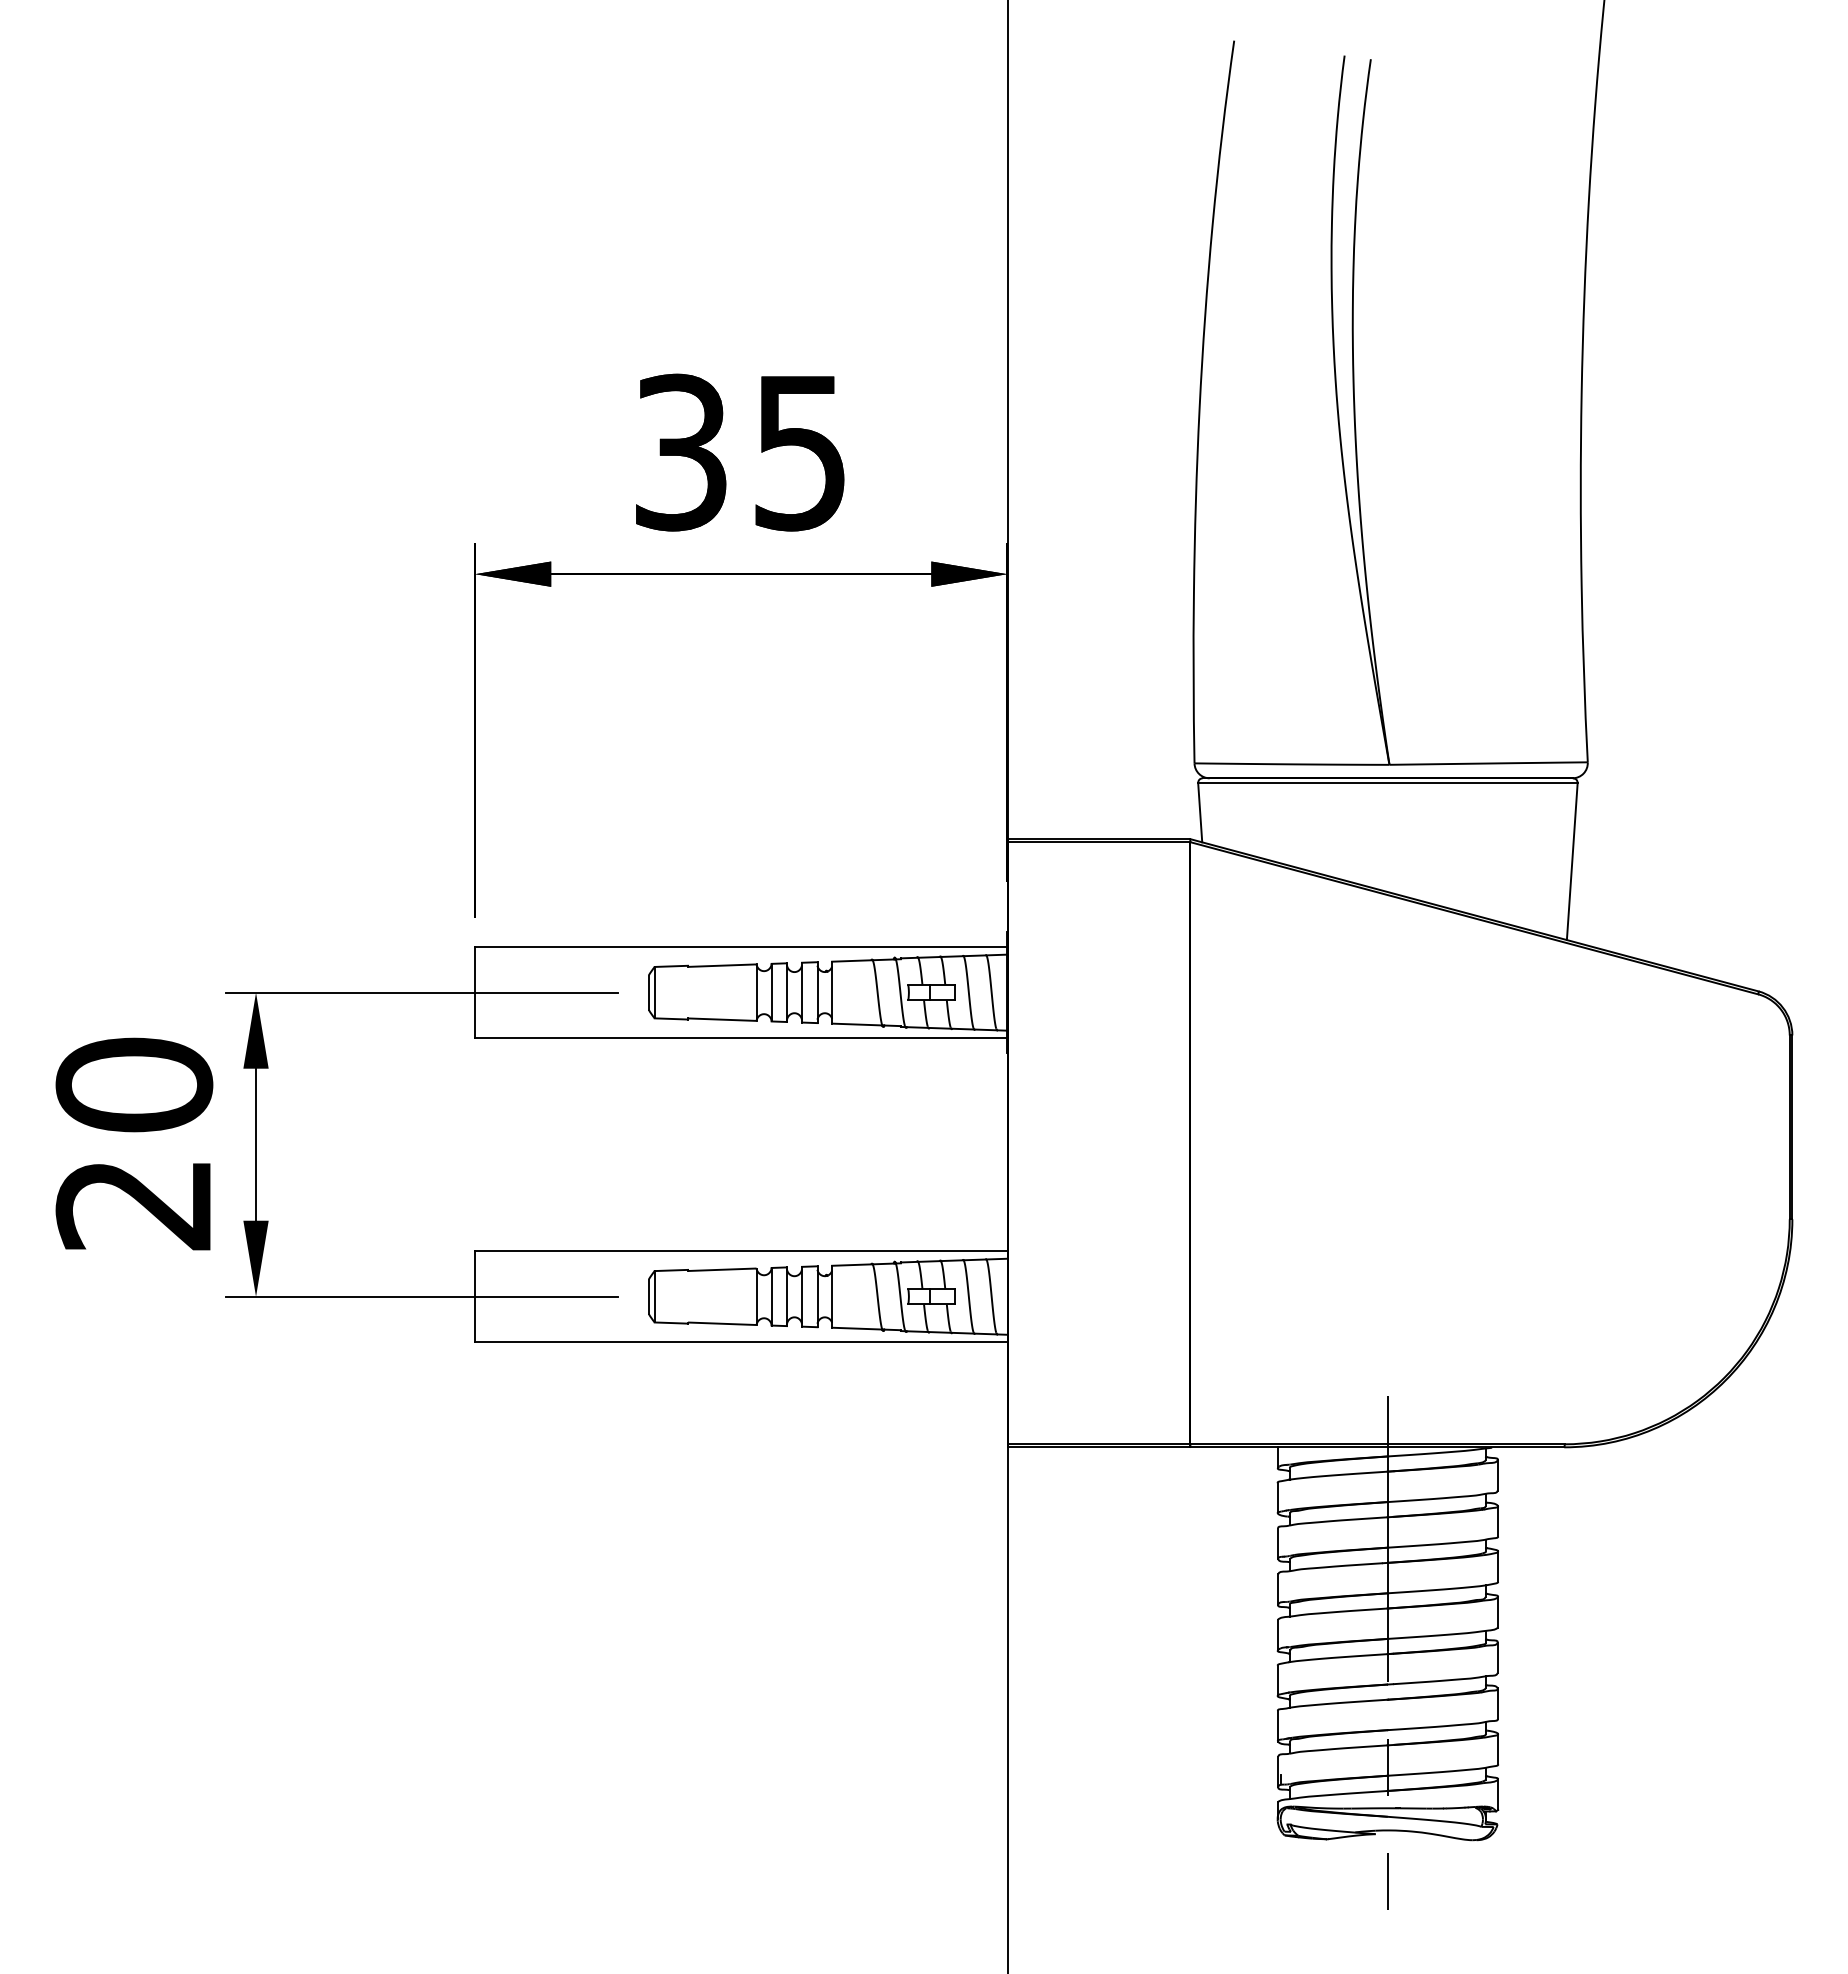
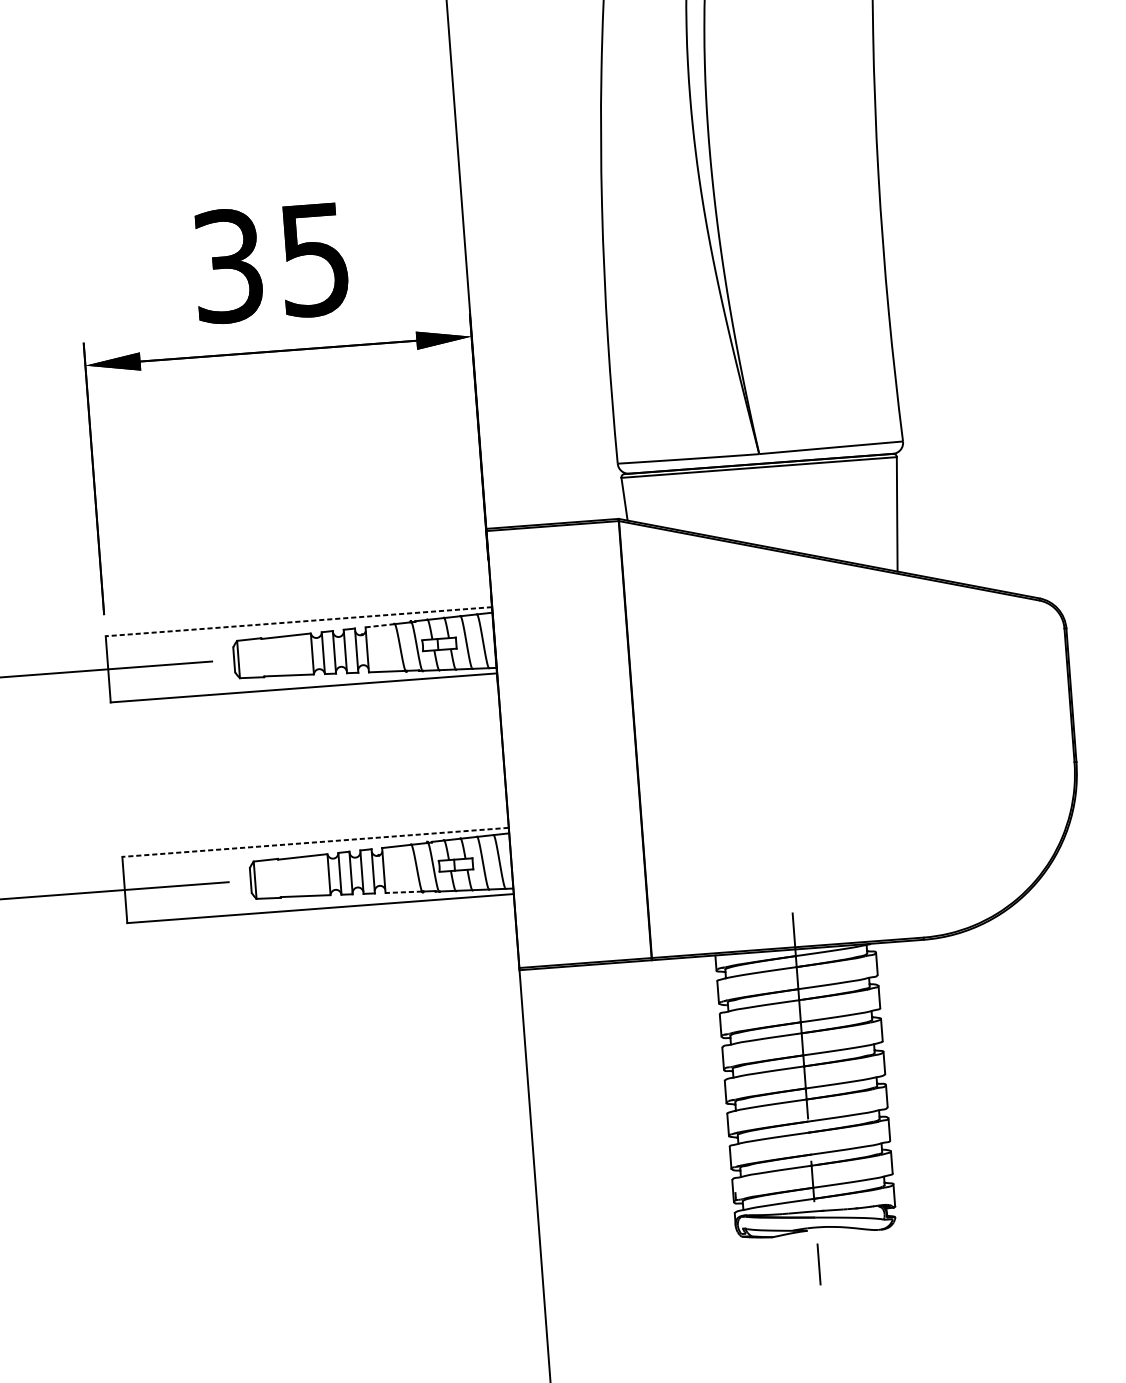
line: (740, 947) -> (298, 622), solid -> dashed
line: (852, 960) -> (380, 625), solid -> dashed
line: (740, 1251) -> (314, 842), solid -> dashed
line: (856, 1328) -> (403, 892), solid -> dashed

